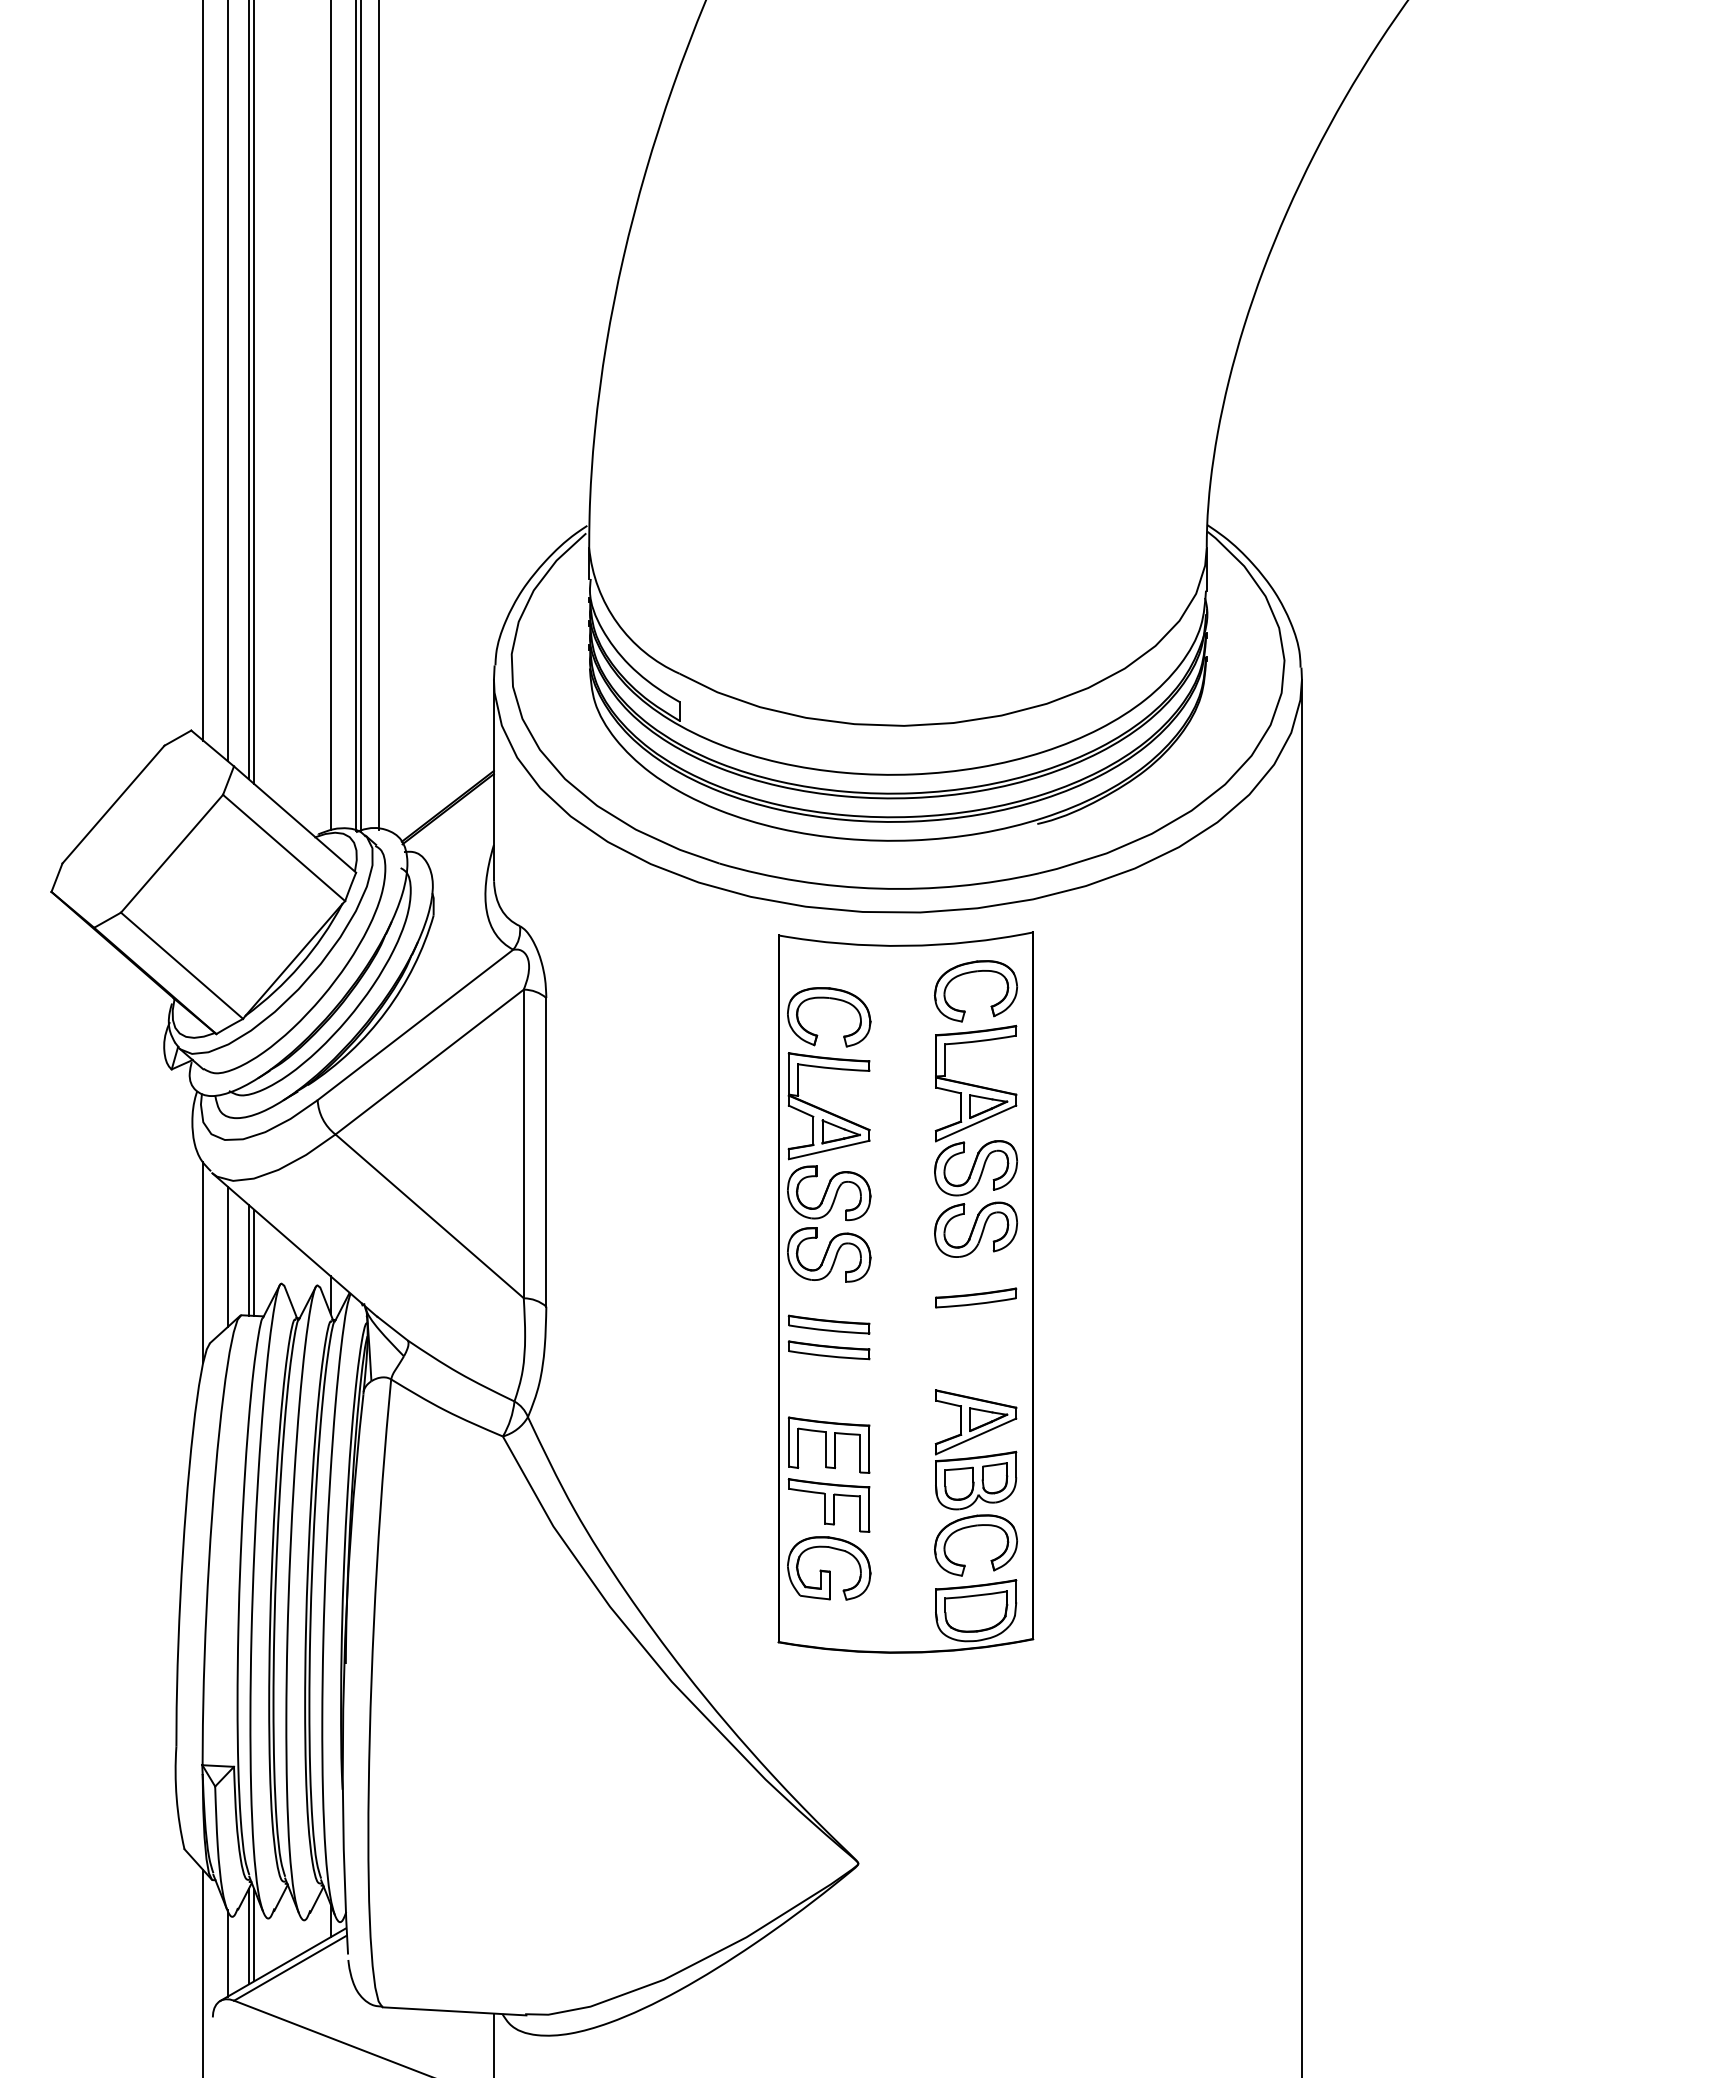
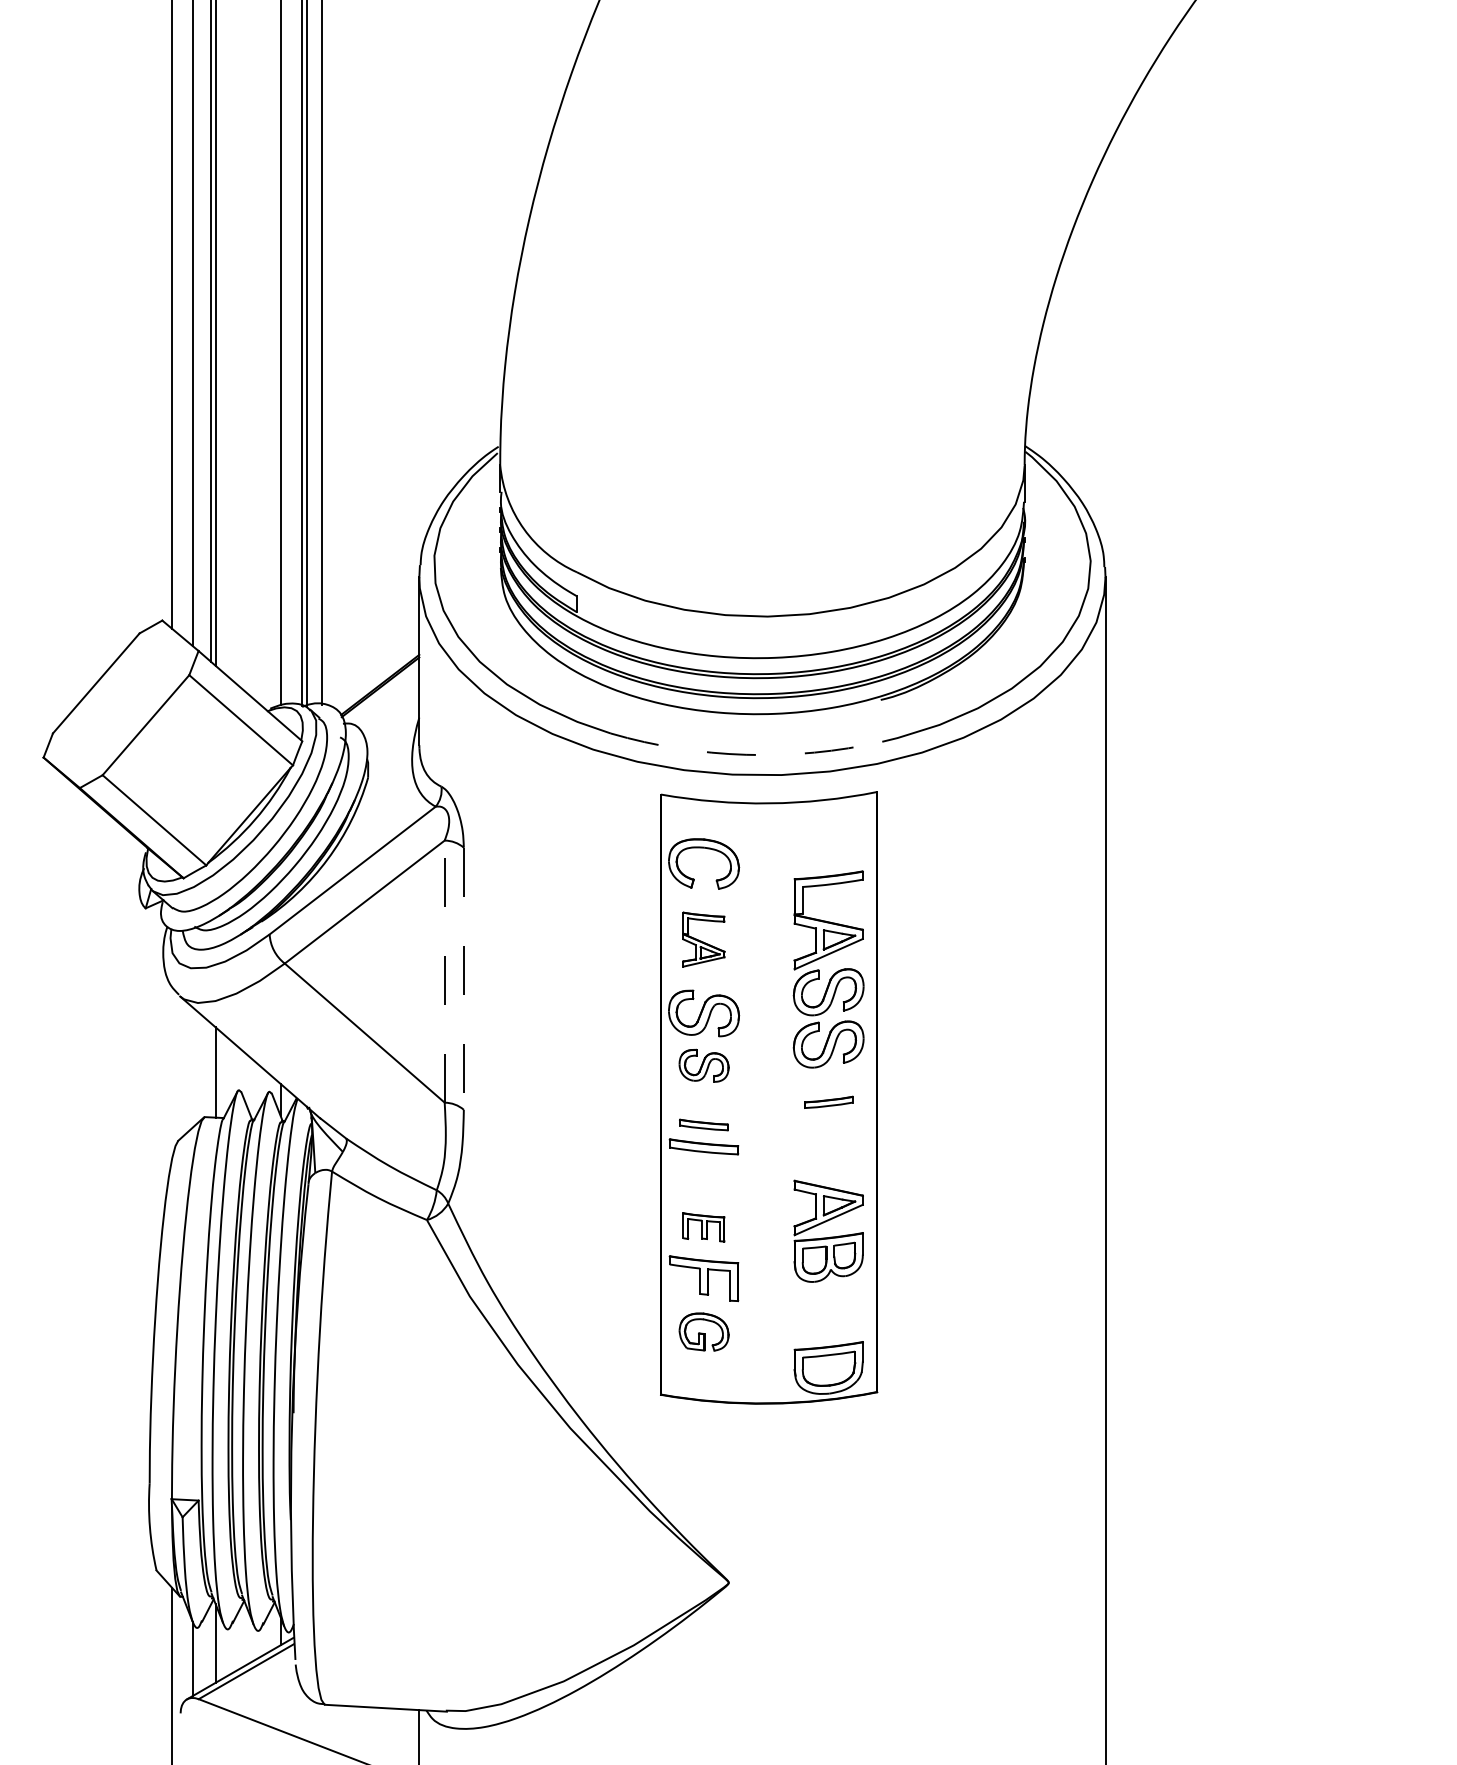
arc: (878, 888) -> (745, 754), solid -> dashed
part: (970, 973) -> (824, 826), removed
part: (828, 1106) -> (703, 939), size x0.6
line: (523, 1143) -> (444, 971), solid -> dashed
line: (546, 1152) -> (463, 978), solid -> dashed
part: (829, 1254) -> (704, 1065), size x0.7
line: (227, 1256) -> (193, 1067), removed
line: (248, 1259) -> (210, 1069), removed
line: (203, 1262) -> (172, 1072), removed
part: (976, 1297) -> (829, 1102), size x0.7
part: (828, 1324) -> (703, 1124), size x0.7
part: (828, 1444) -> (703, 1226), size x0.6
part: (972, 1527) -> (825, 1297), removed
part: (829, 1568) -> (704, 1332), size x0.7
line: (248, 1936) -> (210, 1644), removed

